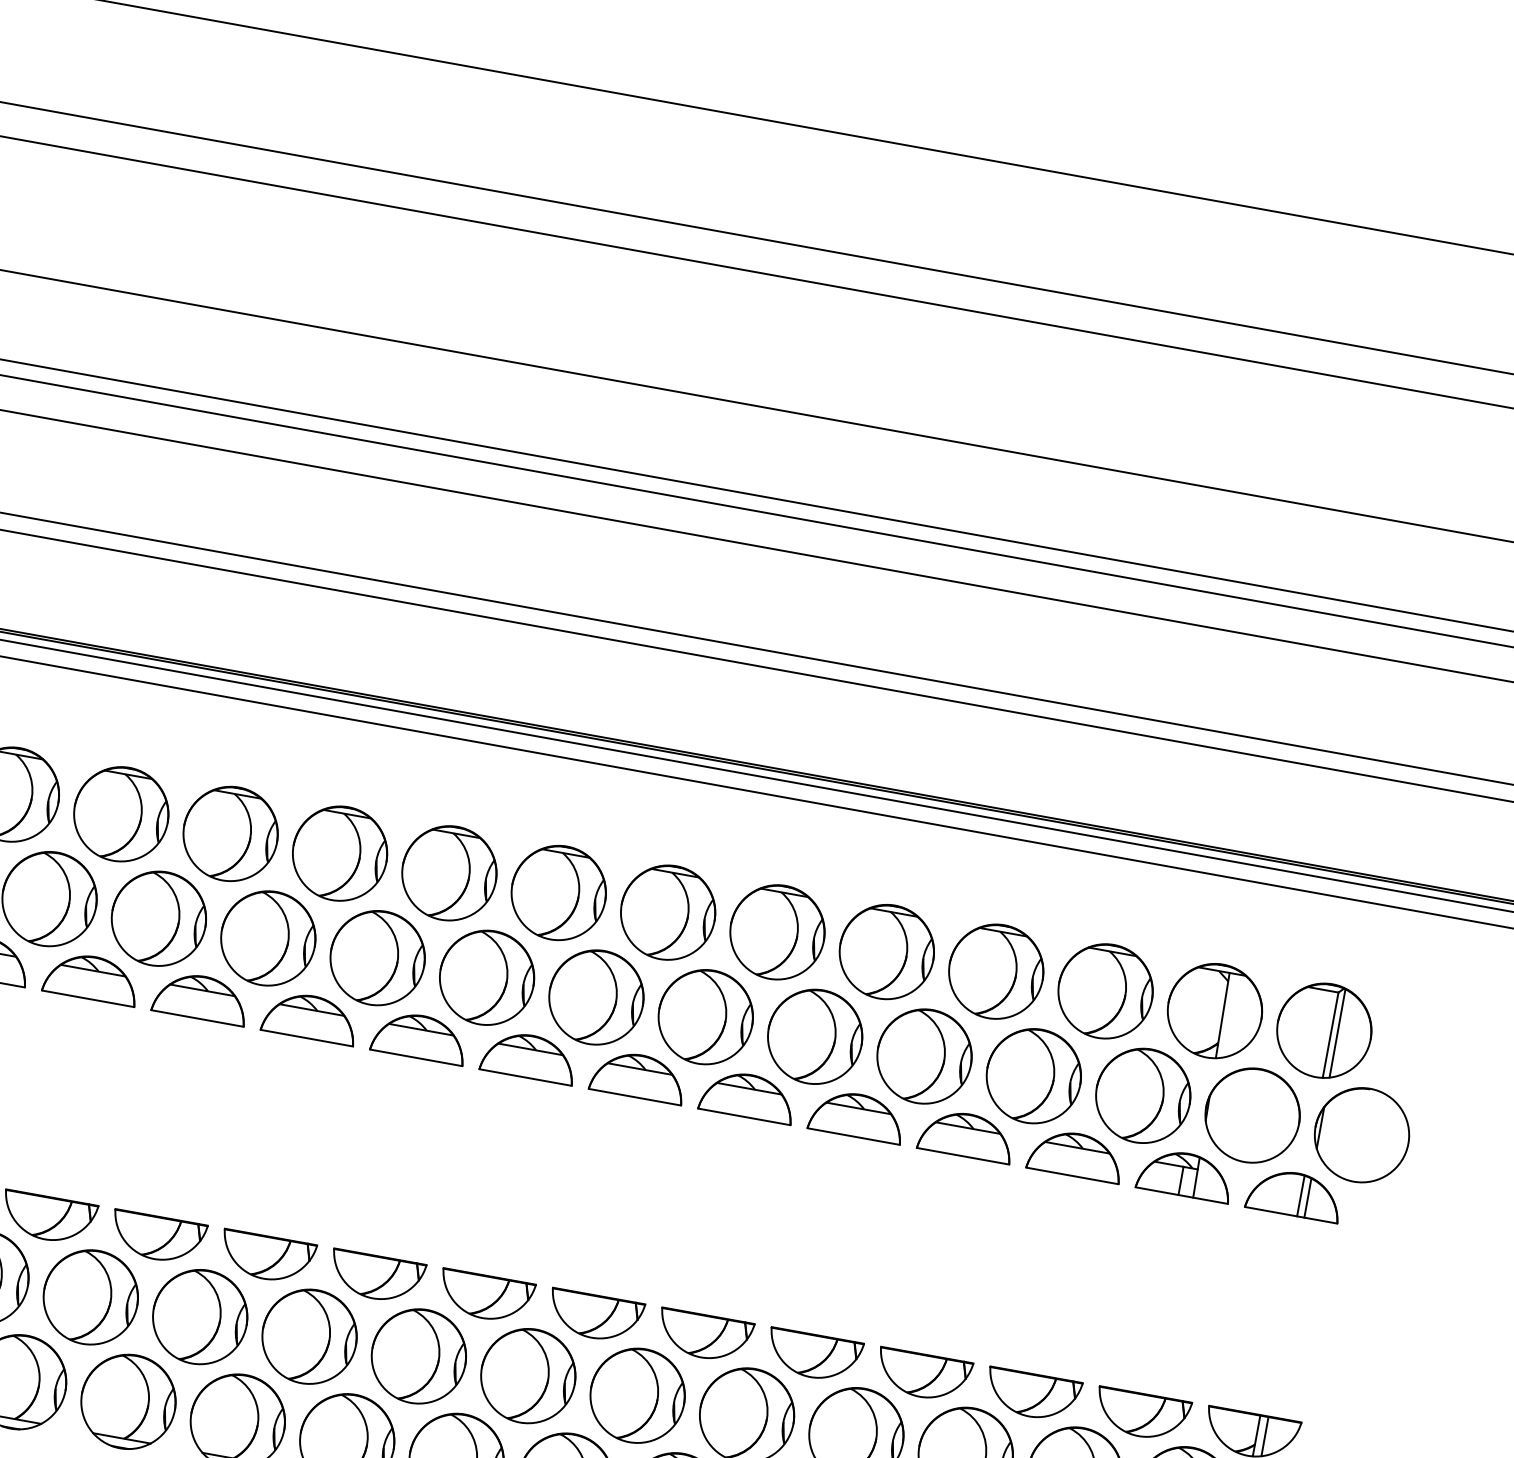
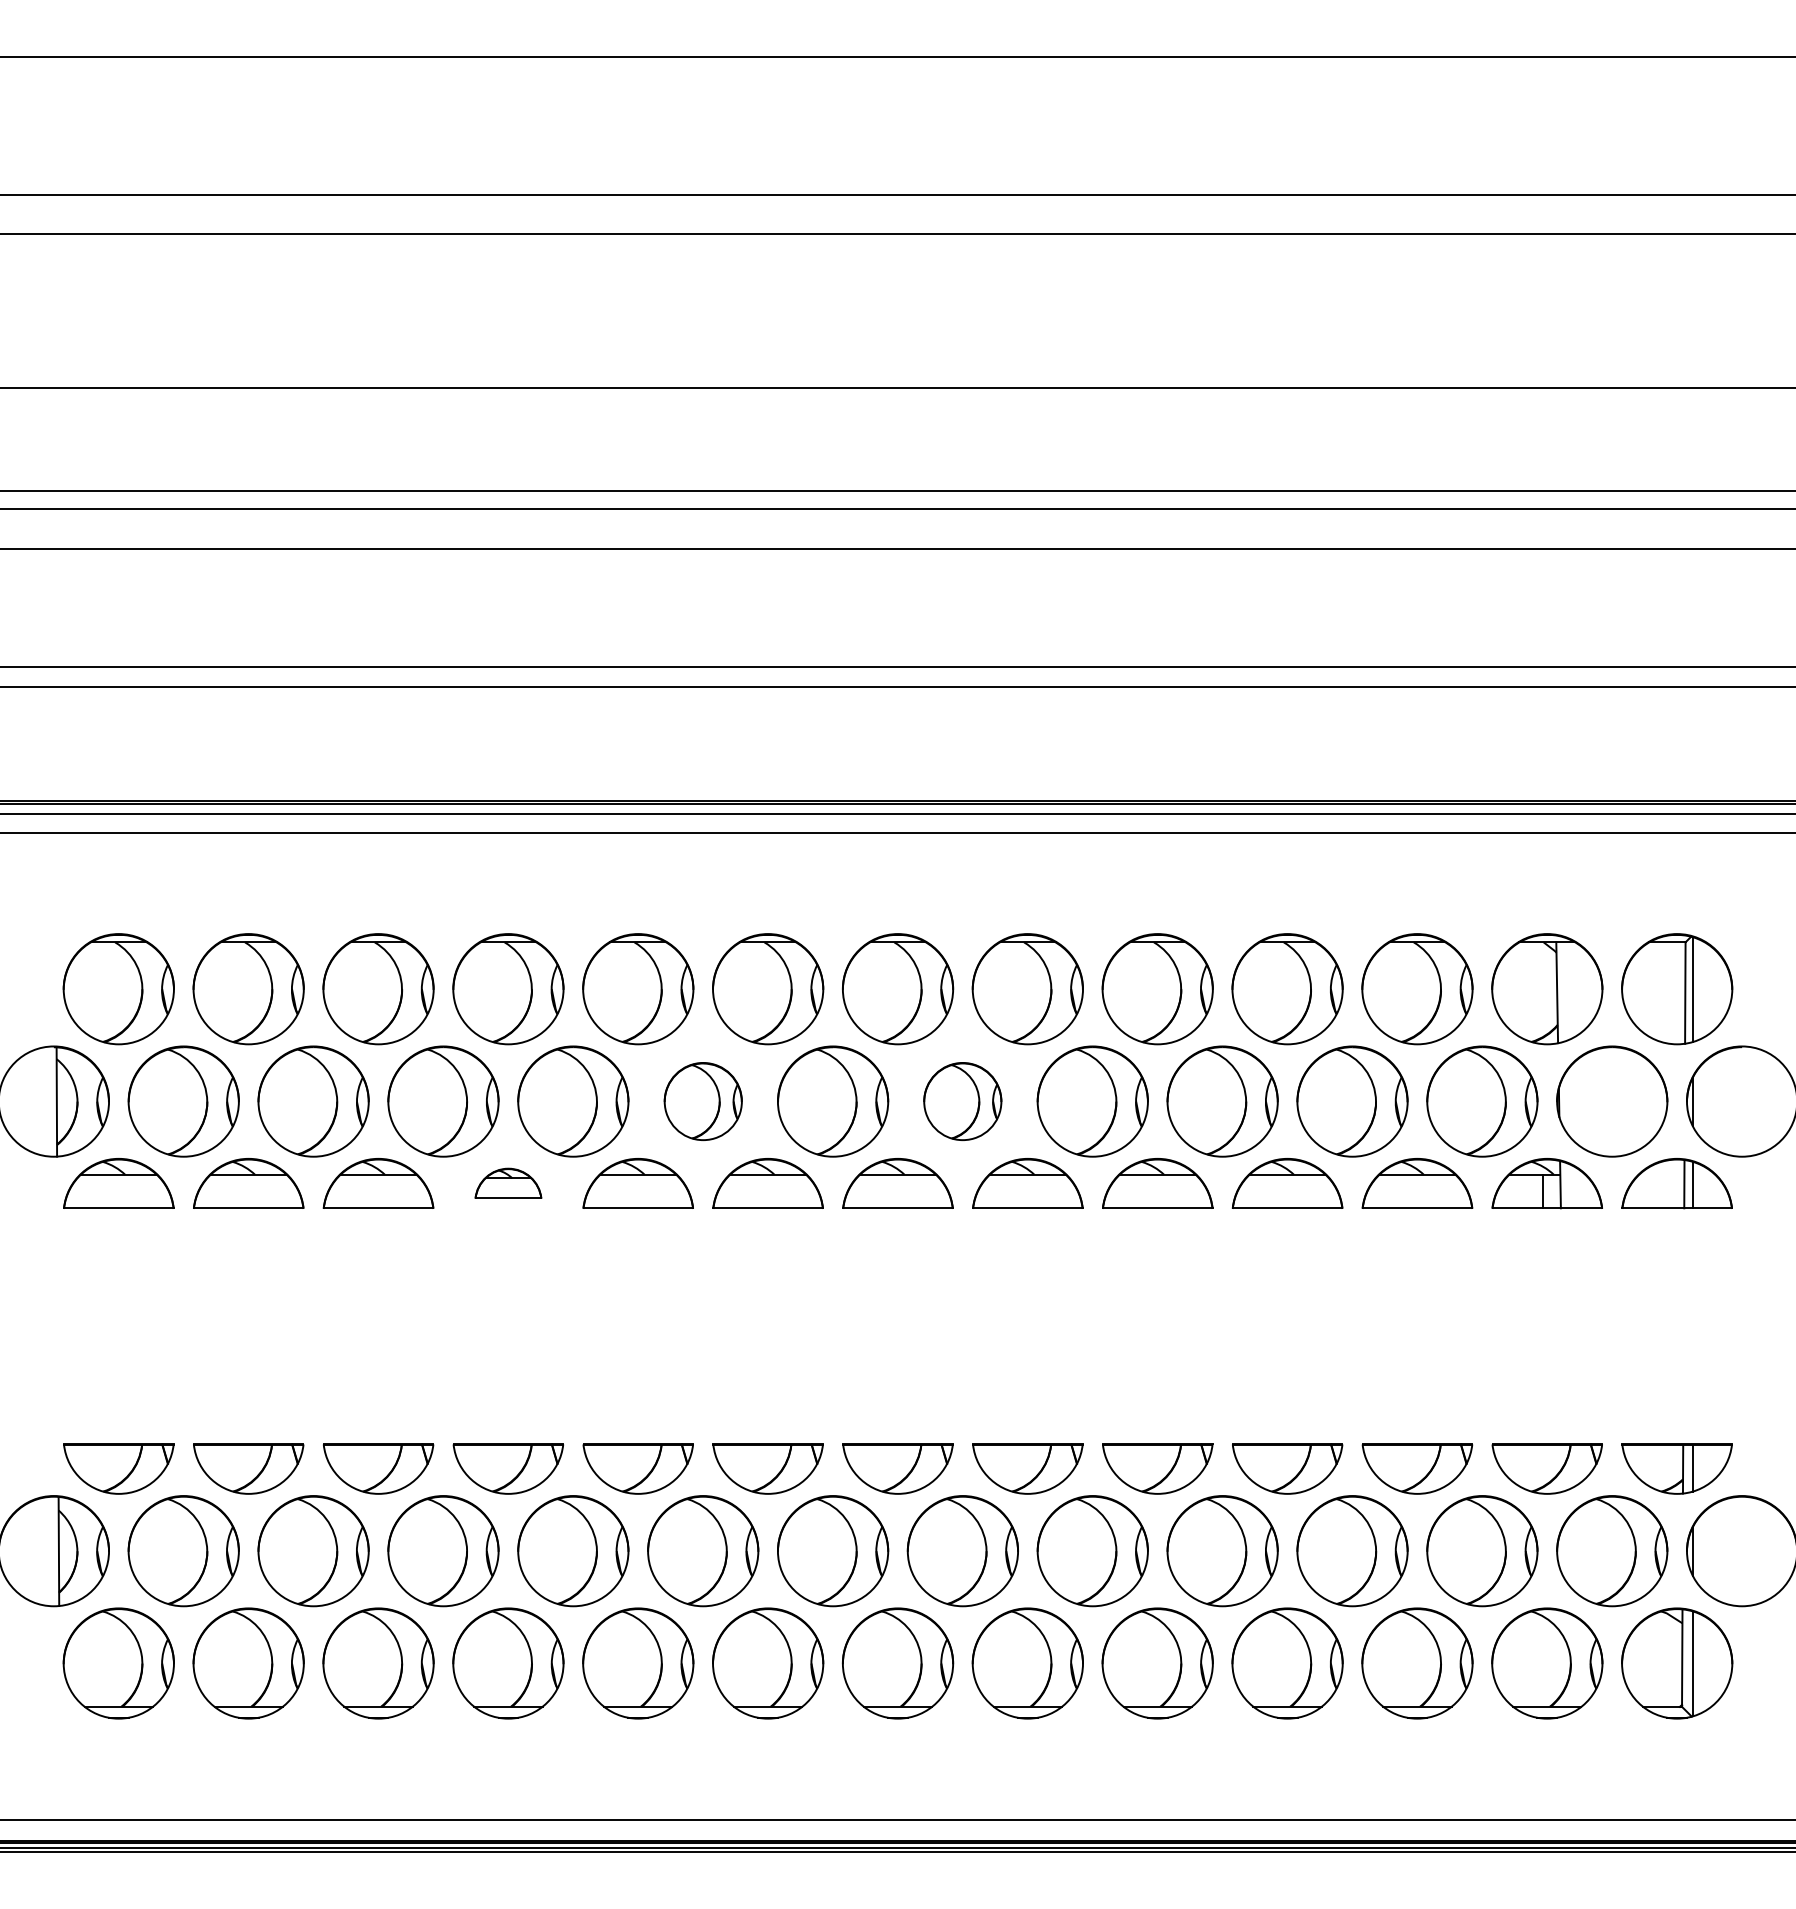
part: (487, 977) -> (703, 1101), size x0.7
part: (310, 1017) -> (508, 1183), size x0.6
part: (705, 1017) -> (962, 1101), size x0.7

